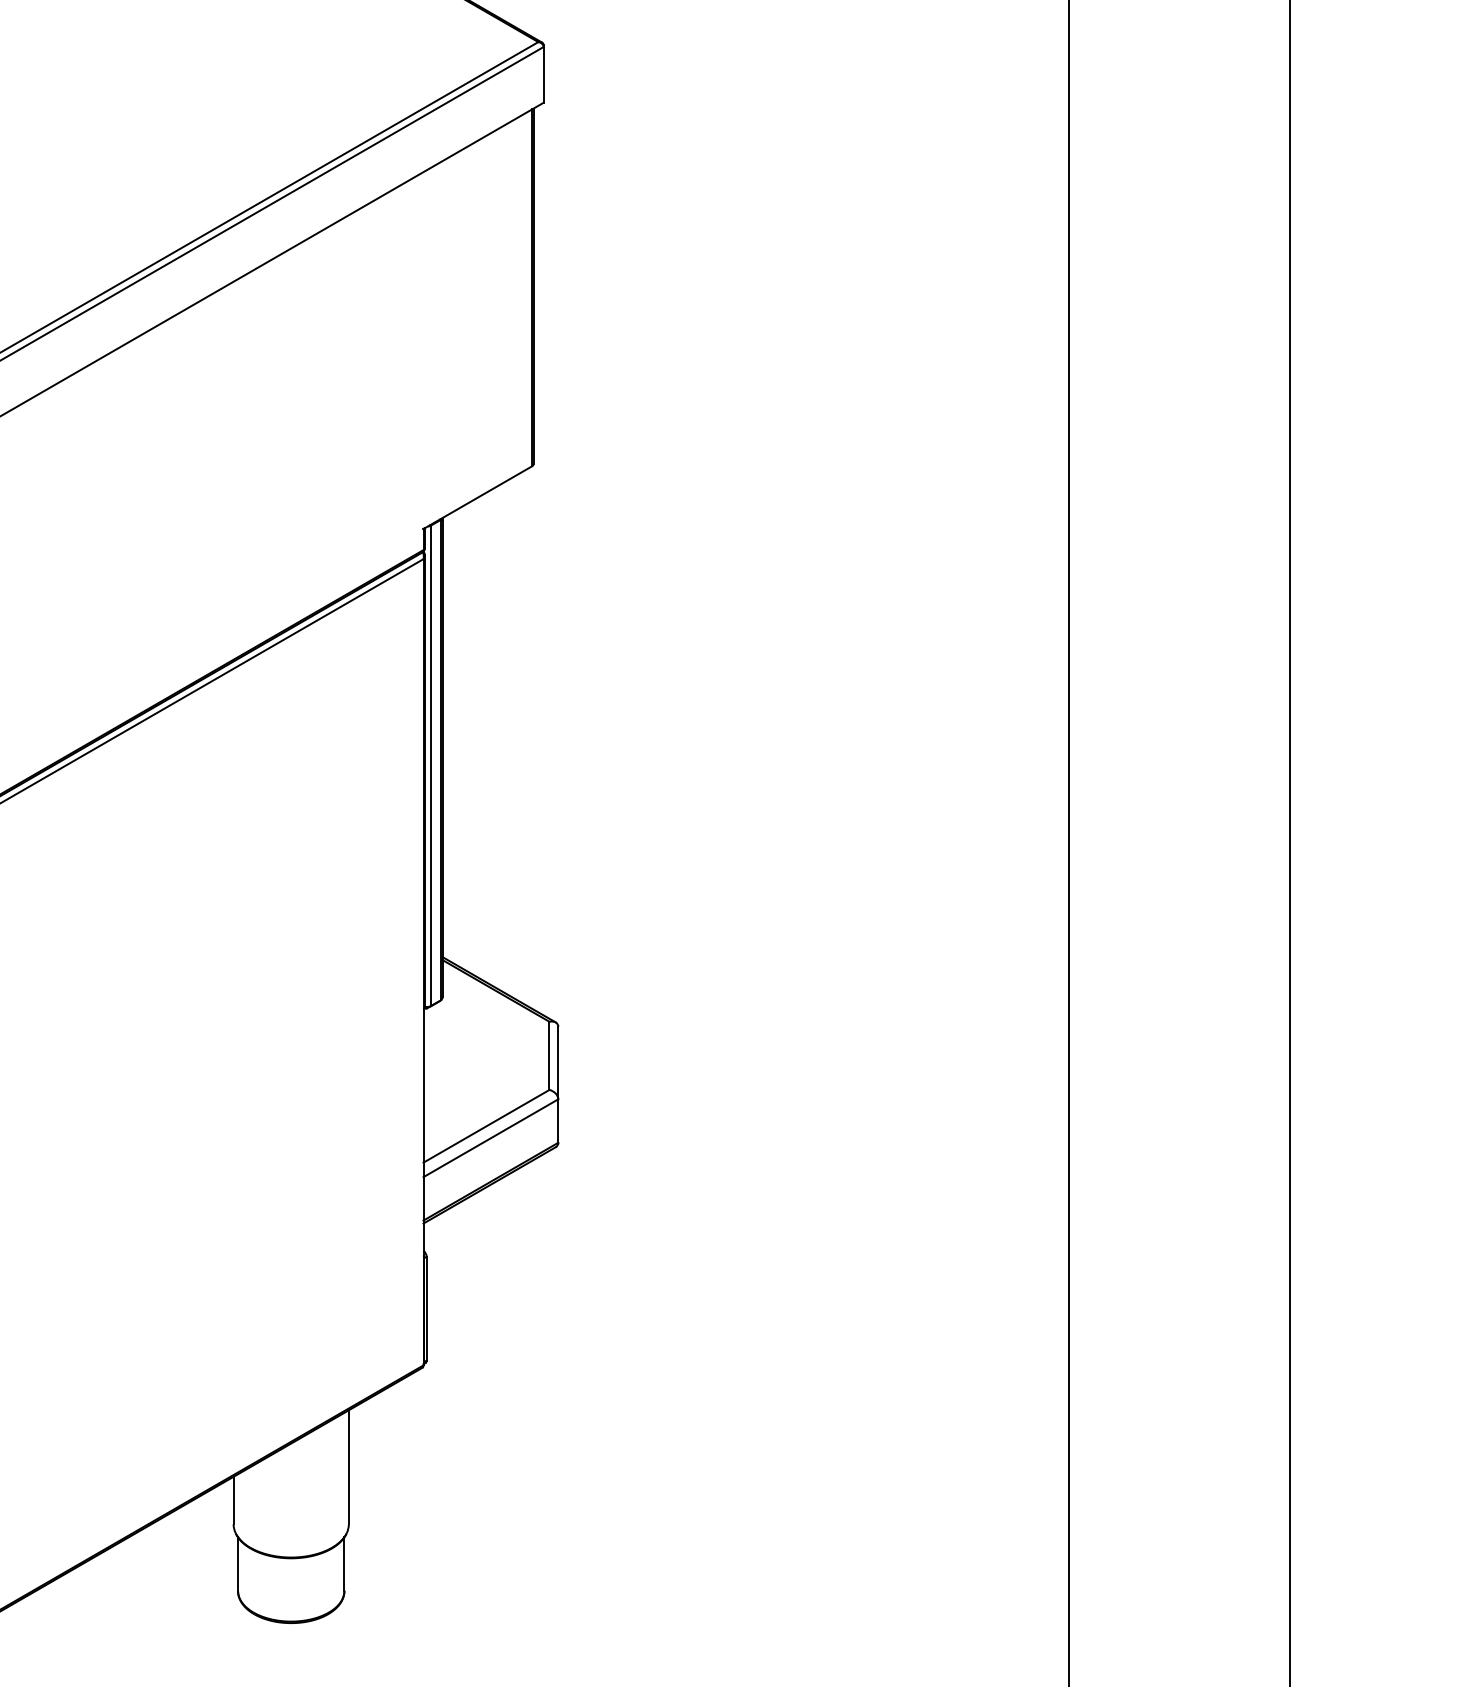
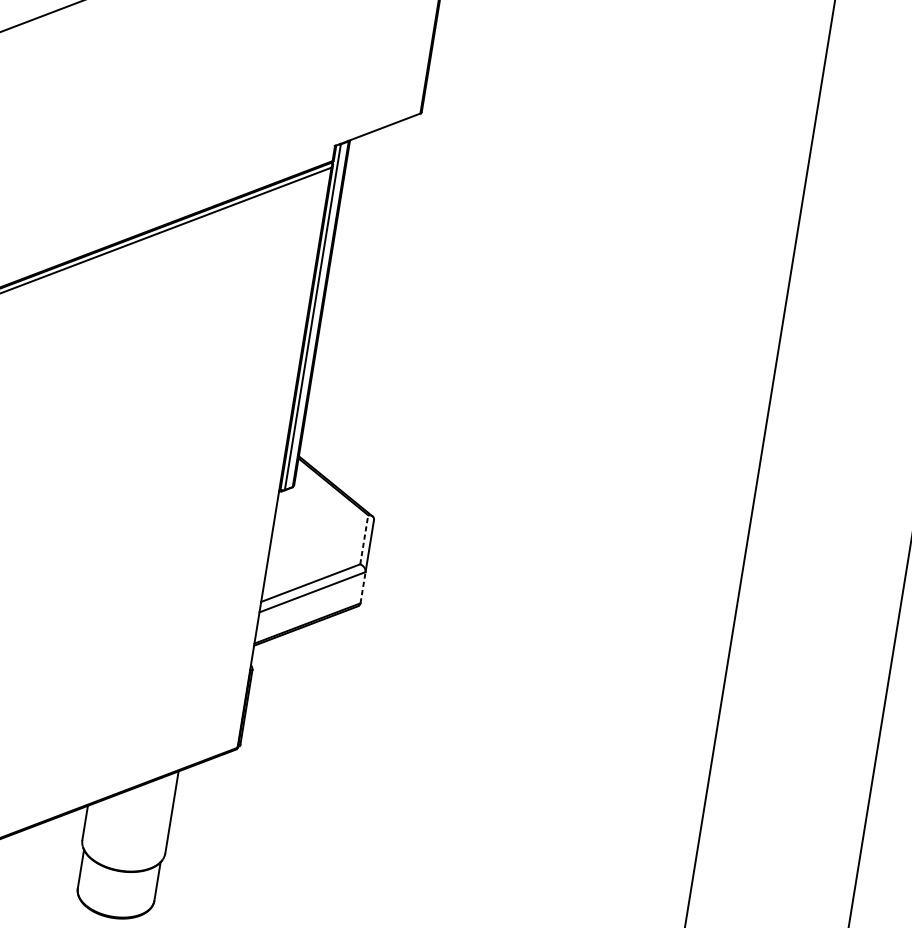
line: (549, 1055) -> (364, 539), solid -> dashed
line: (558, 1121) -> (363, 588), solid -> dashed

